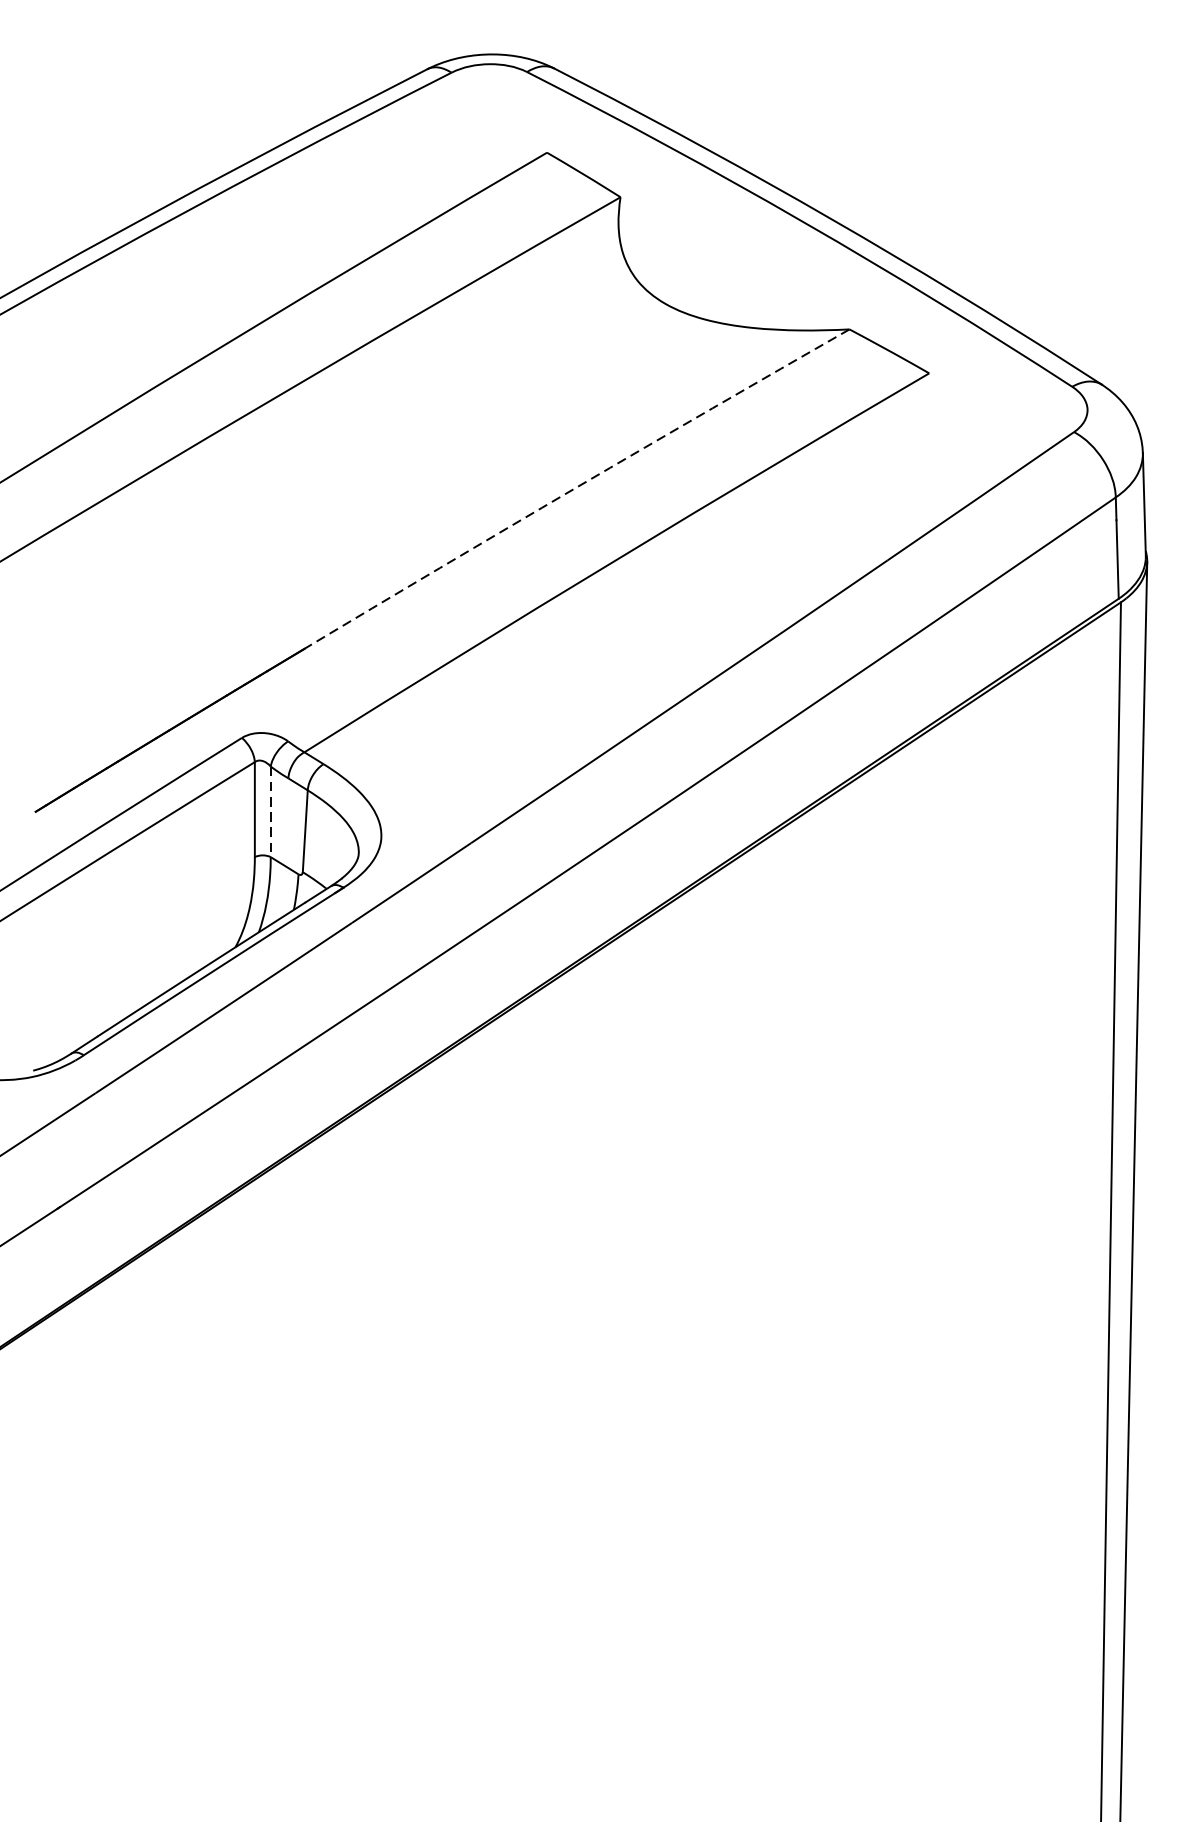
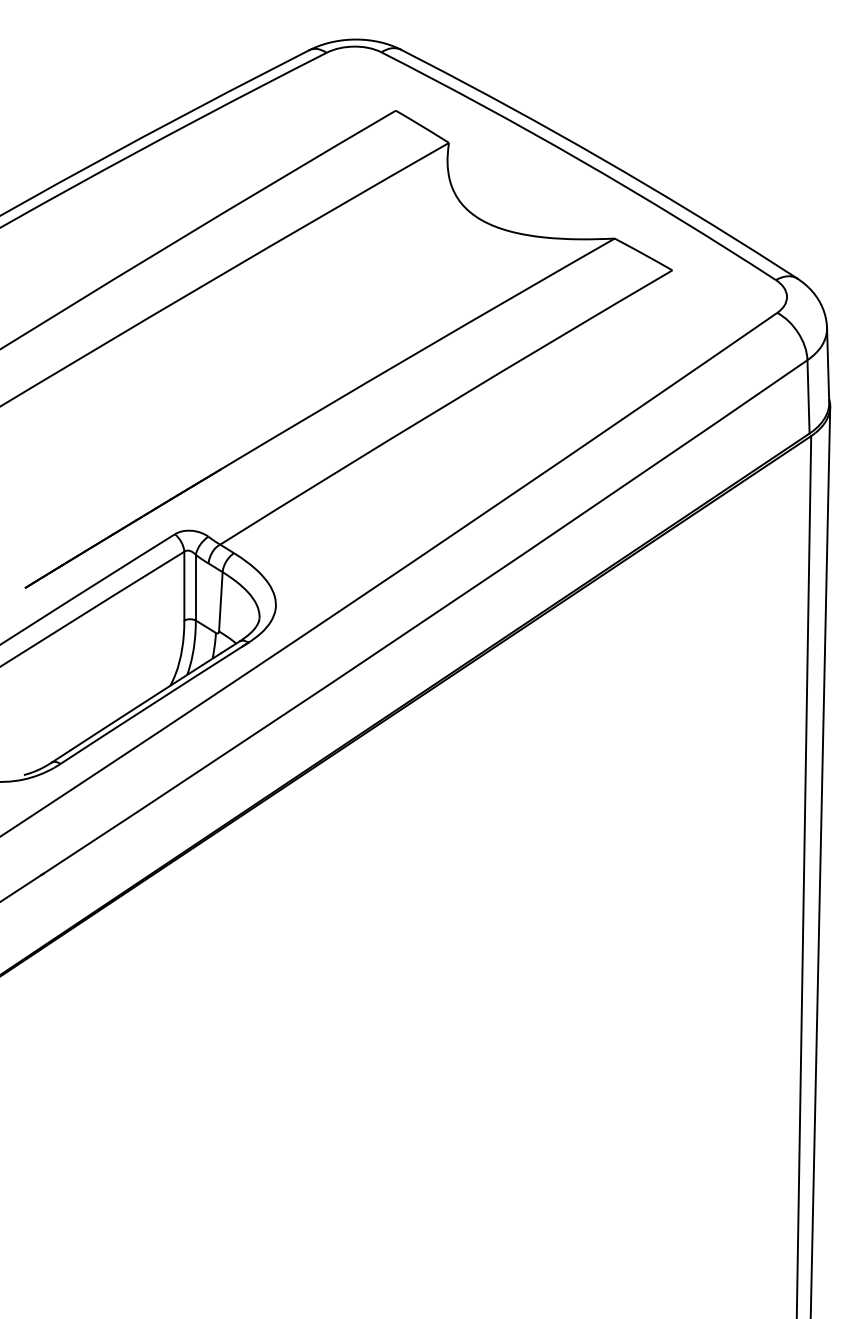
arc: (575, 488) -> (416, 353), dashed -> solid
line: (270, 811) -> (195, 587), dashed -> solid

